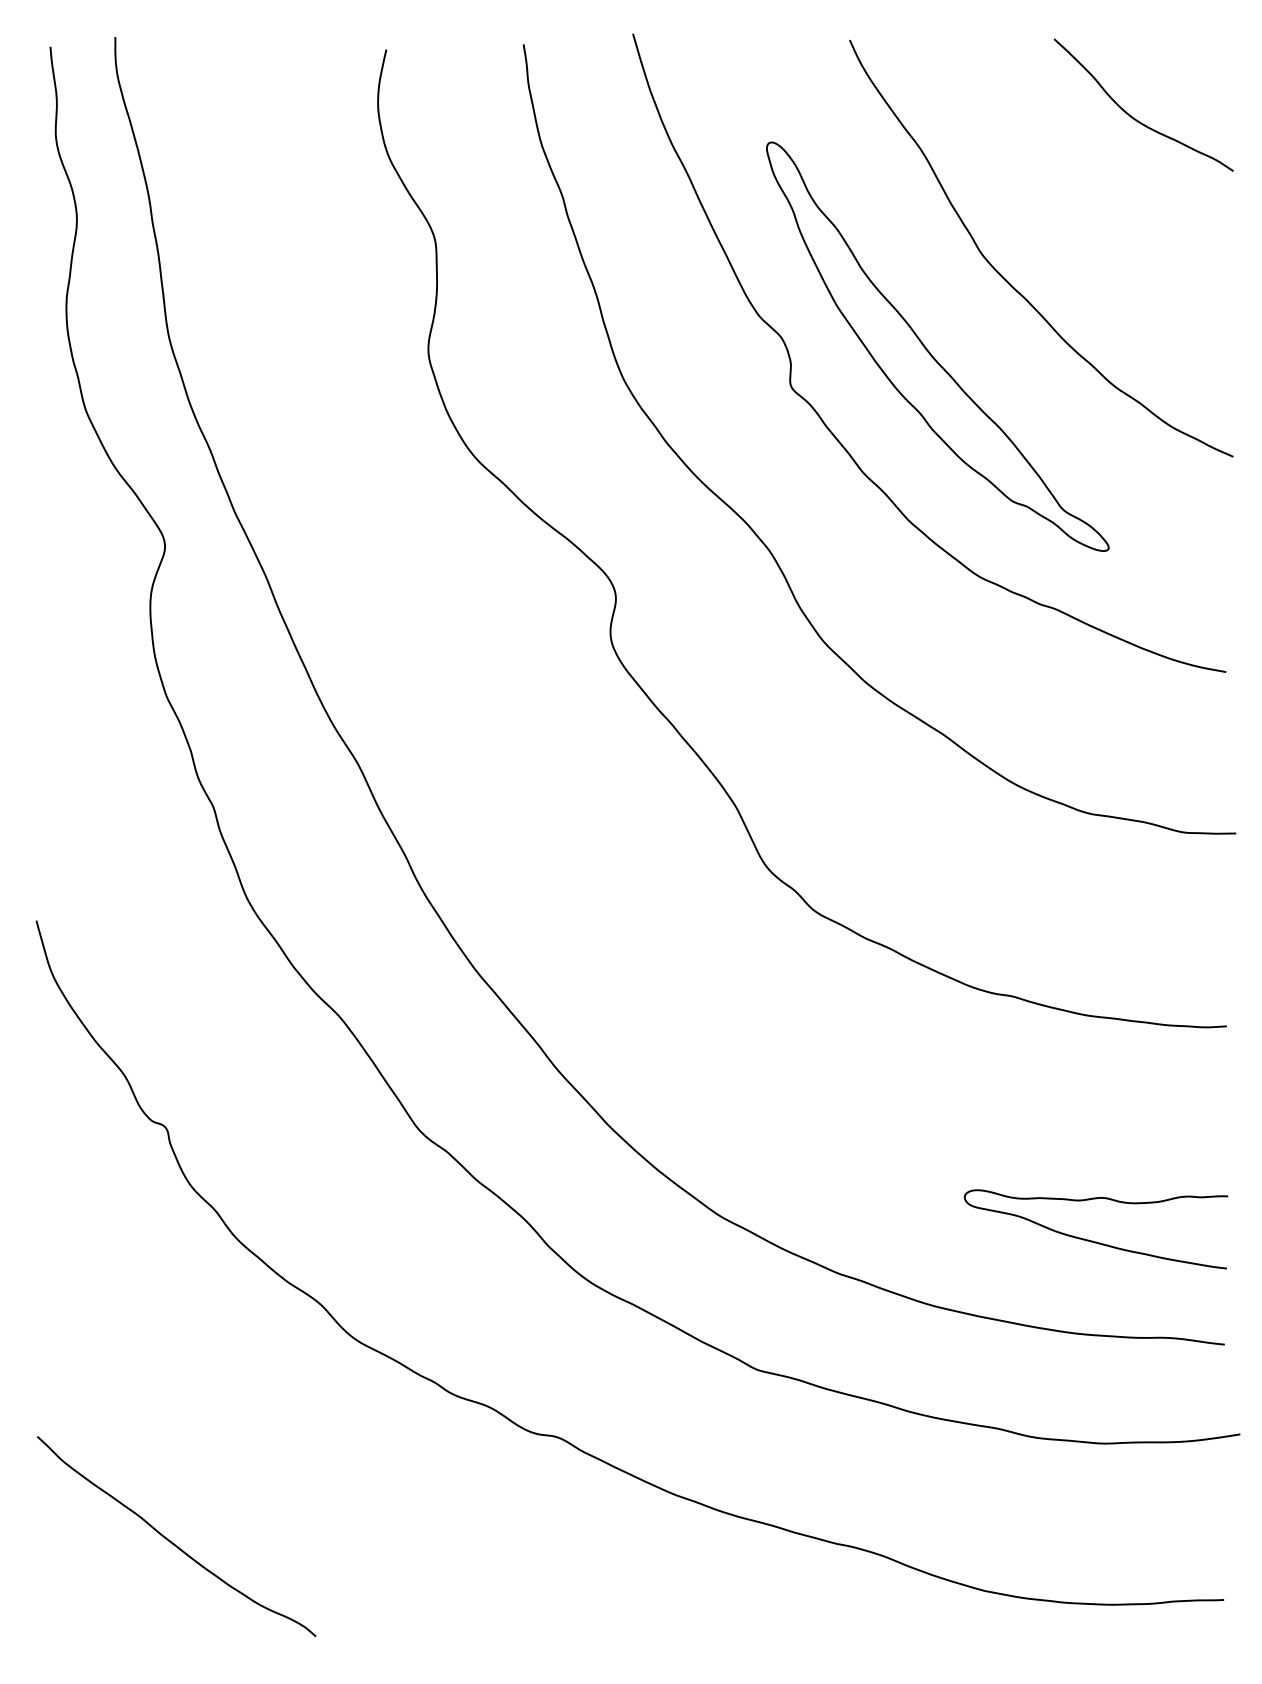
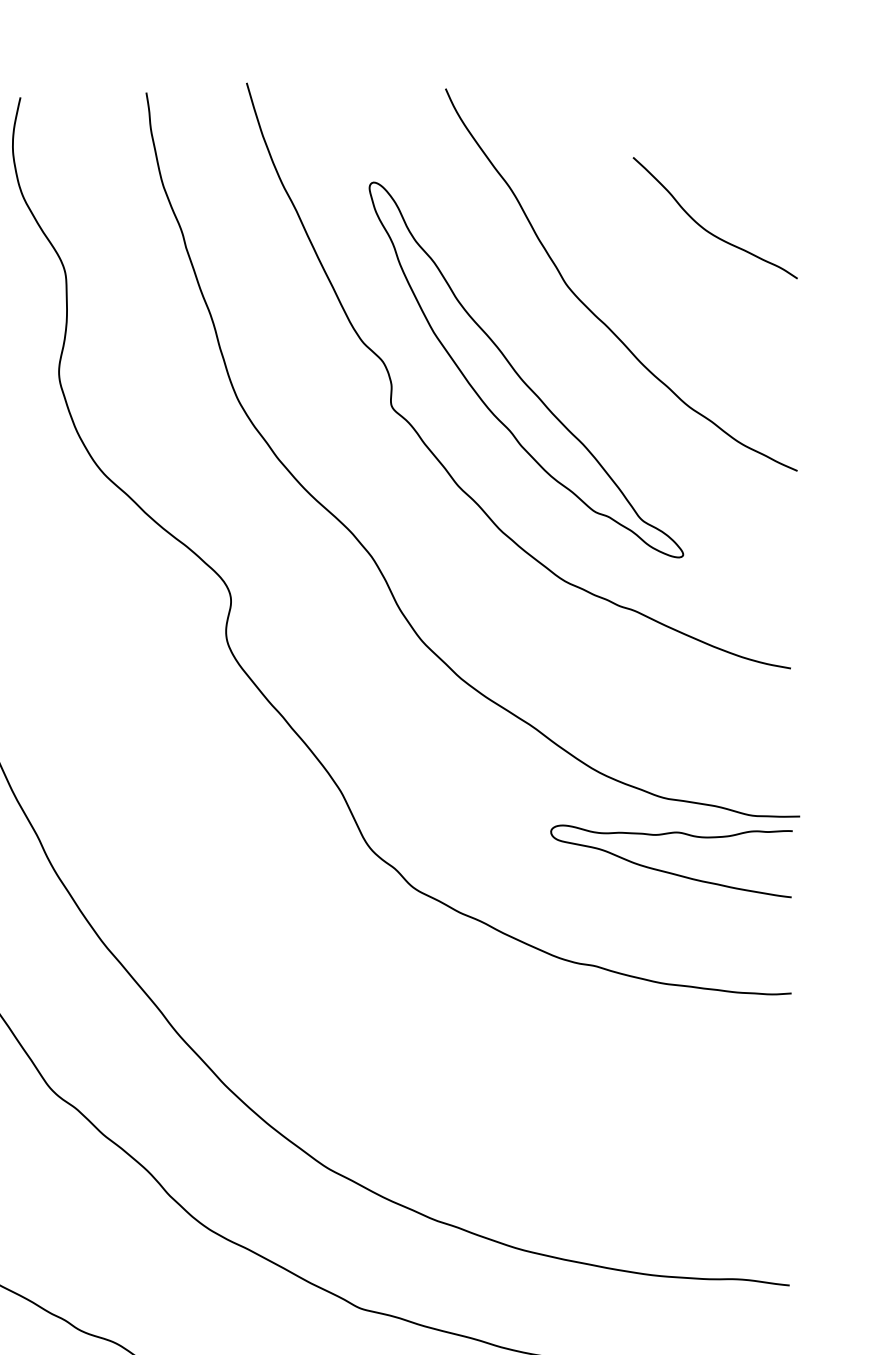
curve: (1135, 118) -> (707, 230), moved
curve: (1092, 1240) -> (668, 871), moved

